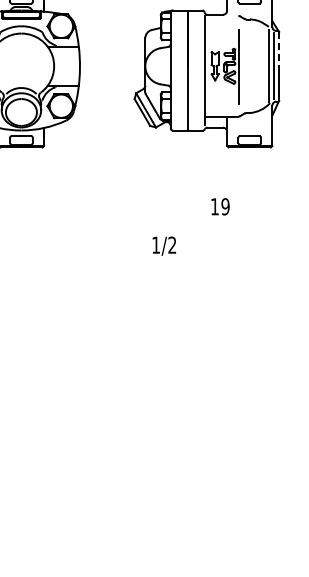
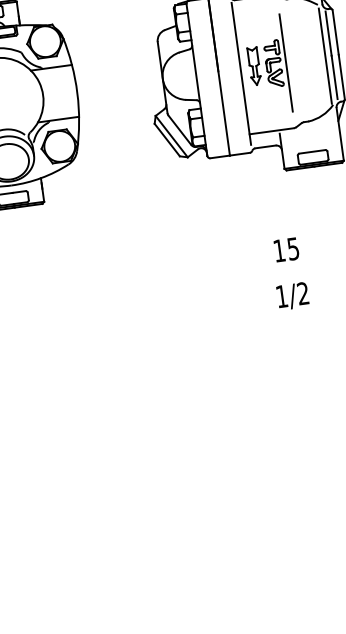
line: (279, 49) -> (335, 32), dashed -> solid
text: (225, 206) -> (293, 248), 19 -> 15
text: (163, 245) -> (291, 295), moved

